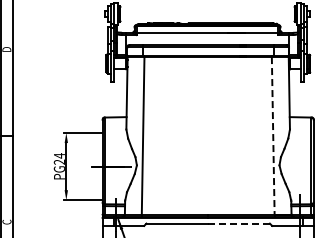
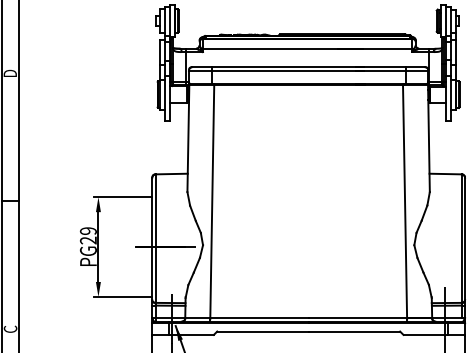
line: (273, 136) -> (405, 202), dashed -> solid
text: (58, 155) -> (86, 230), PG24 -> PG29
line: (239, 223) -> (355, 331), dashed -> solid

